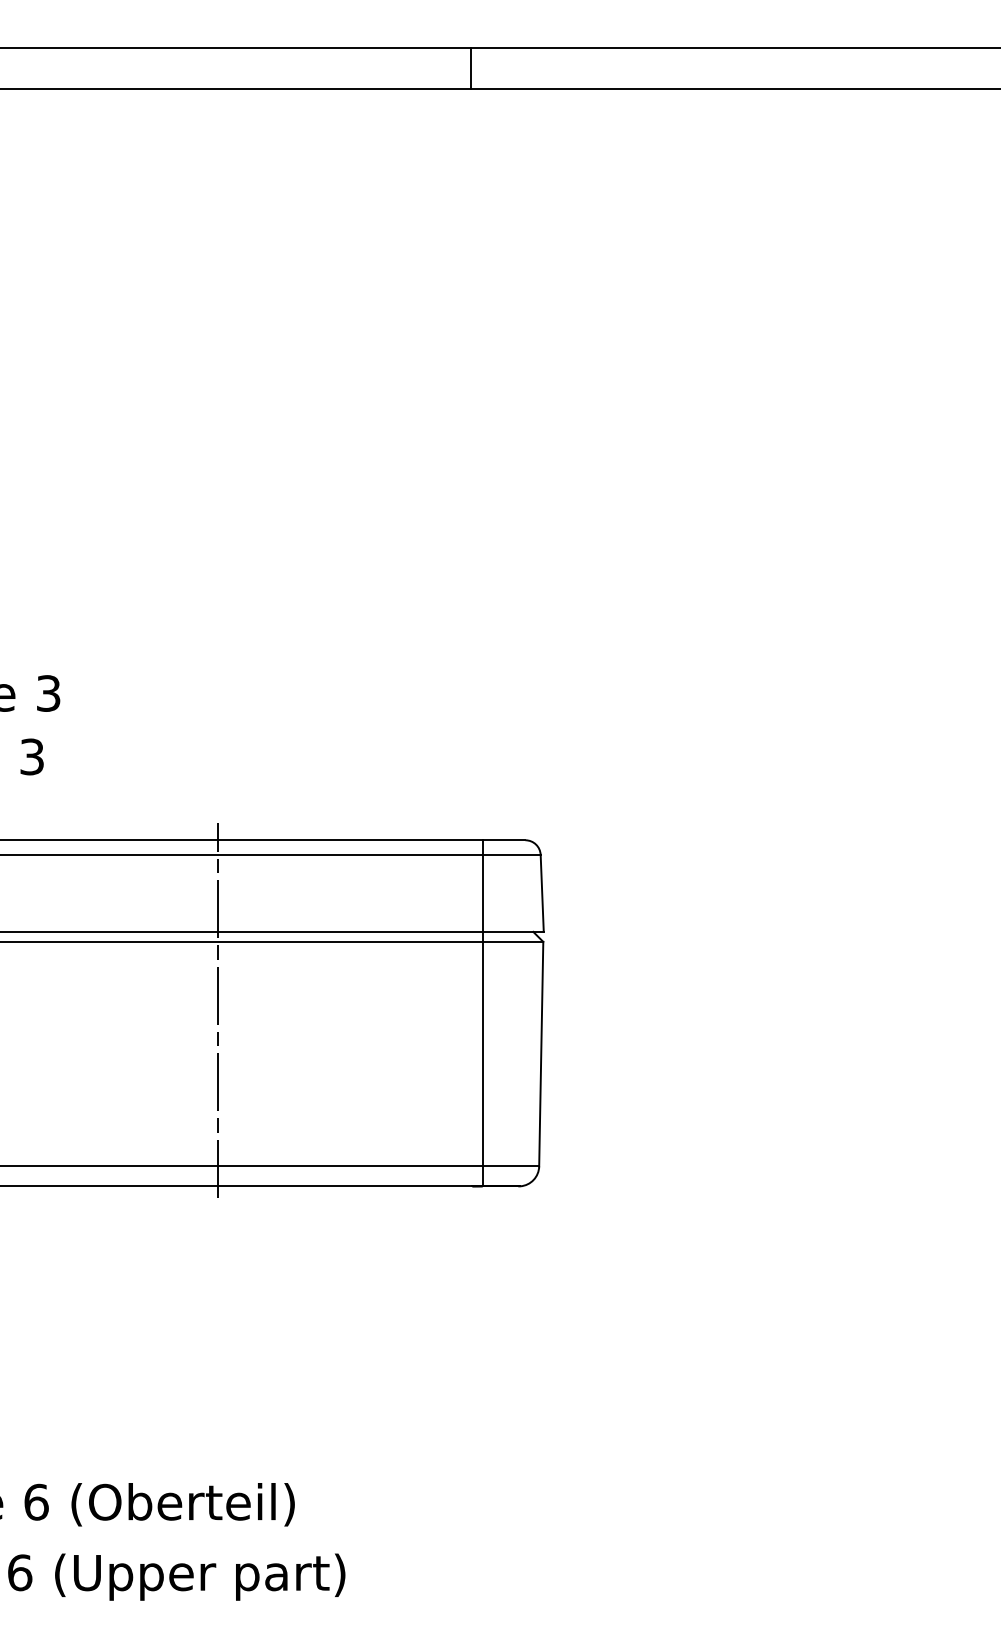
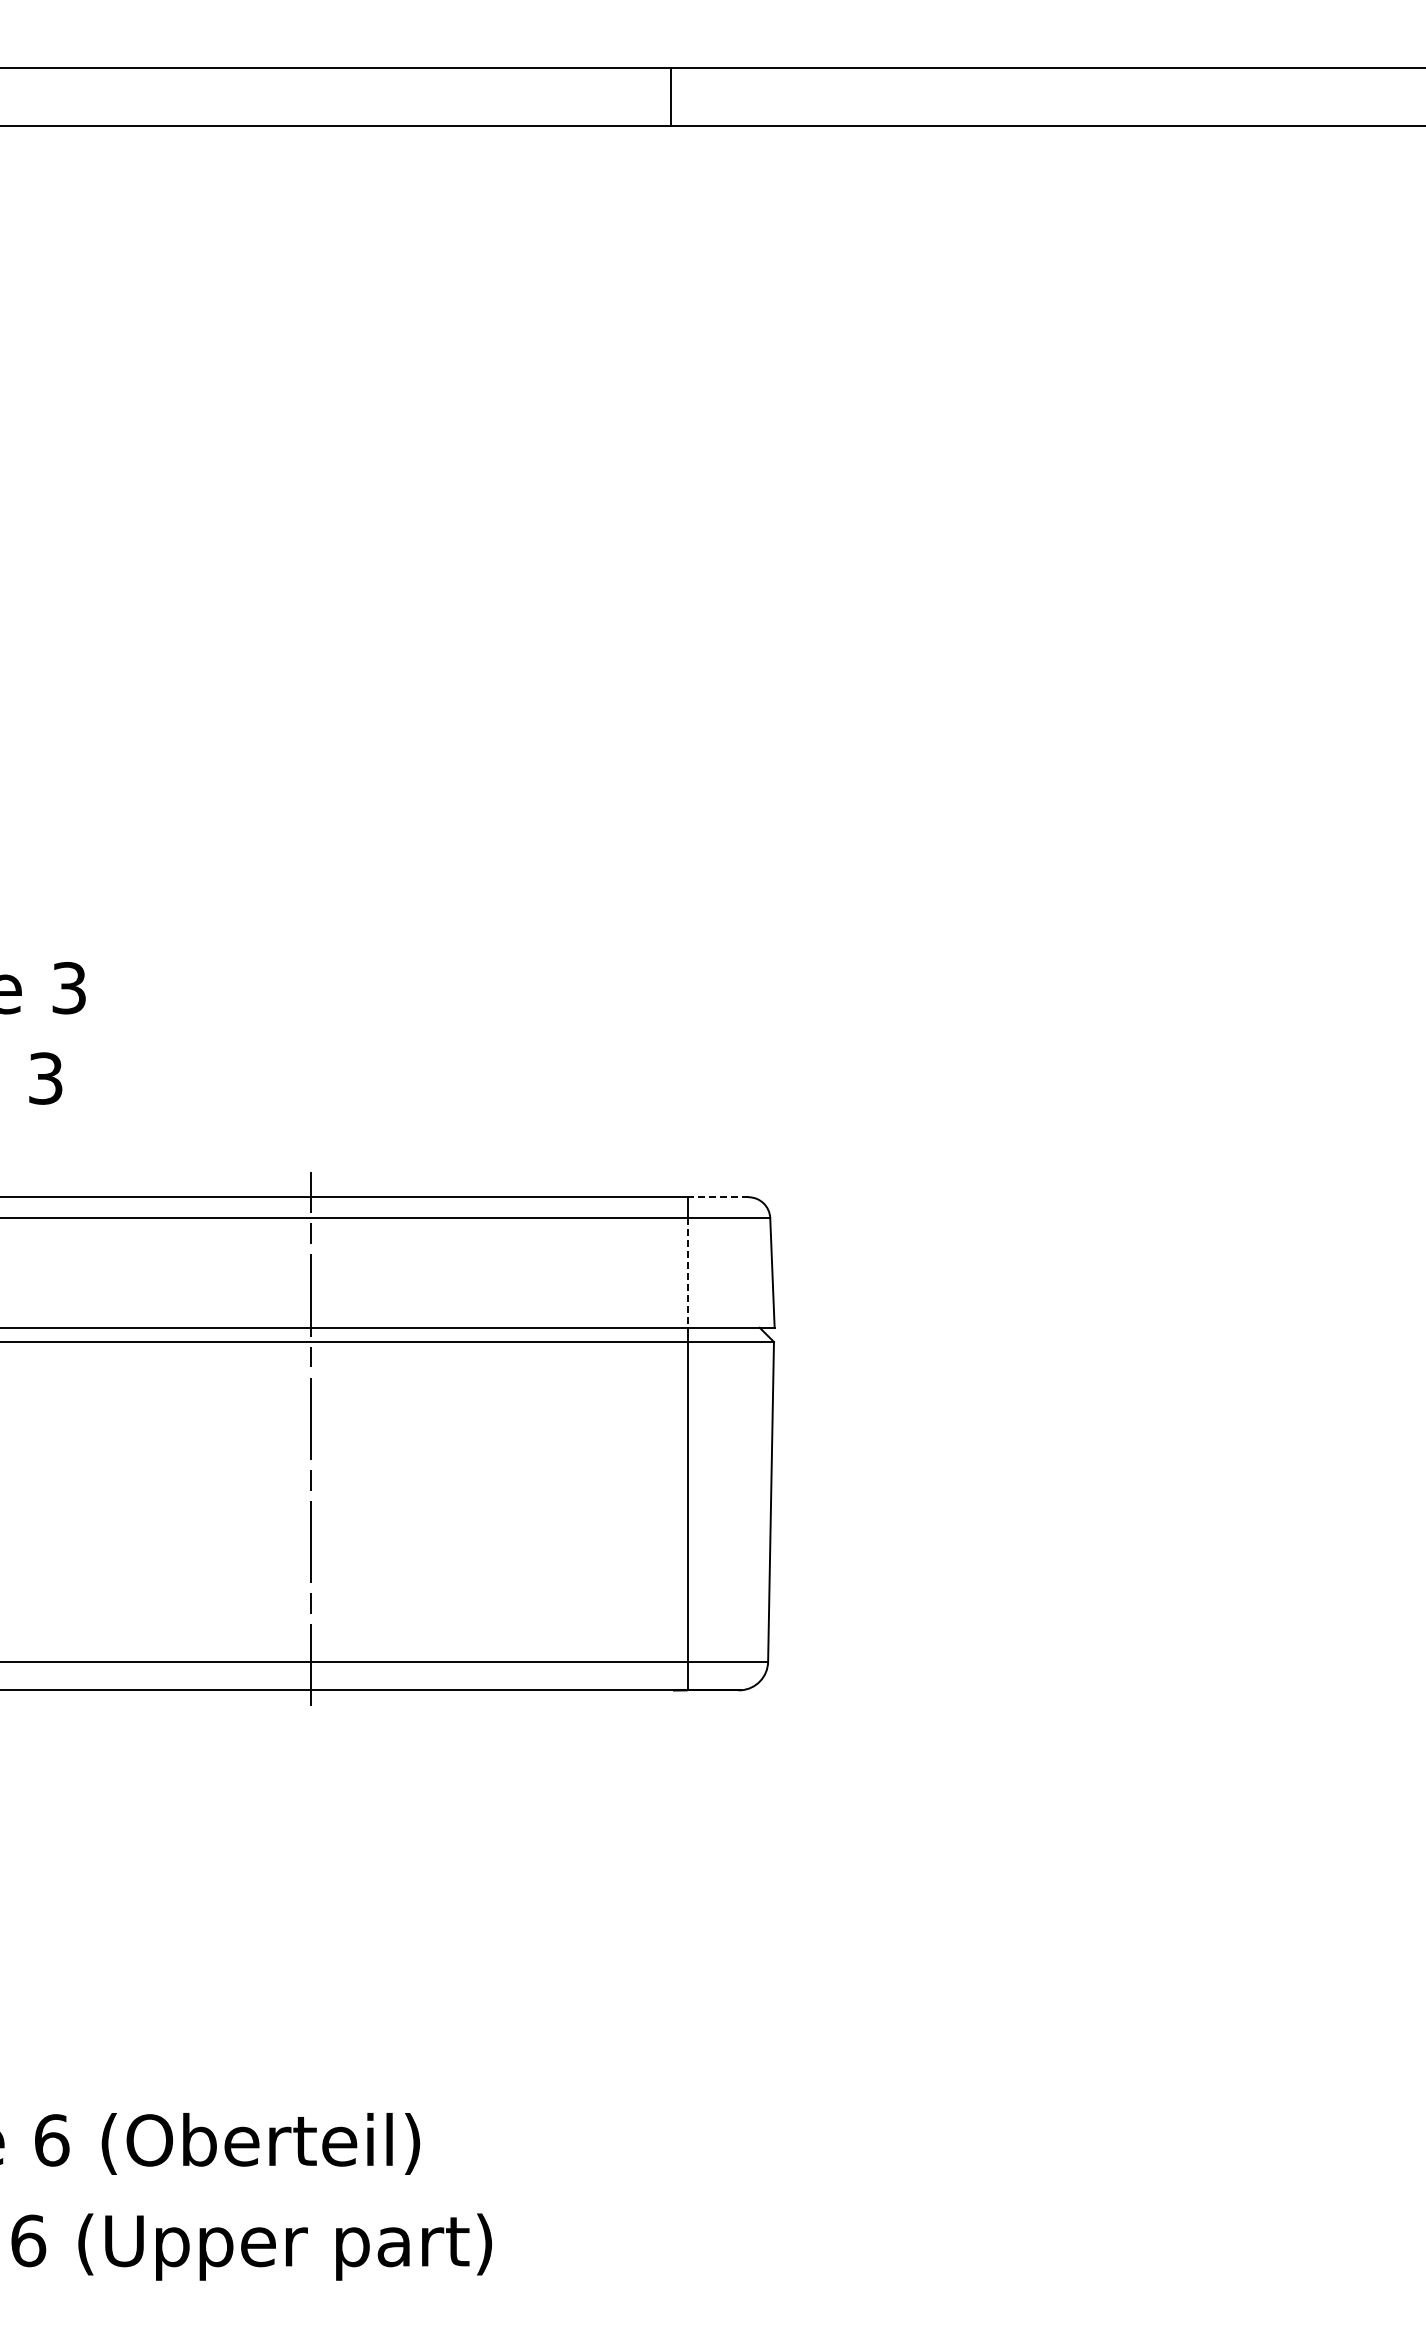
line: (503, 840) -> (717, 1197), solid -> dashed
line: (482, 893) -> (687, 1272), solid -> dashed

